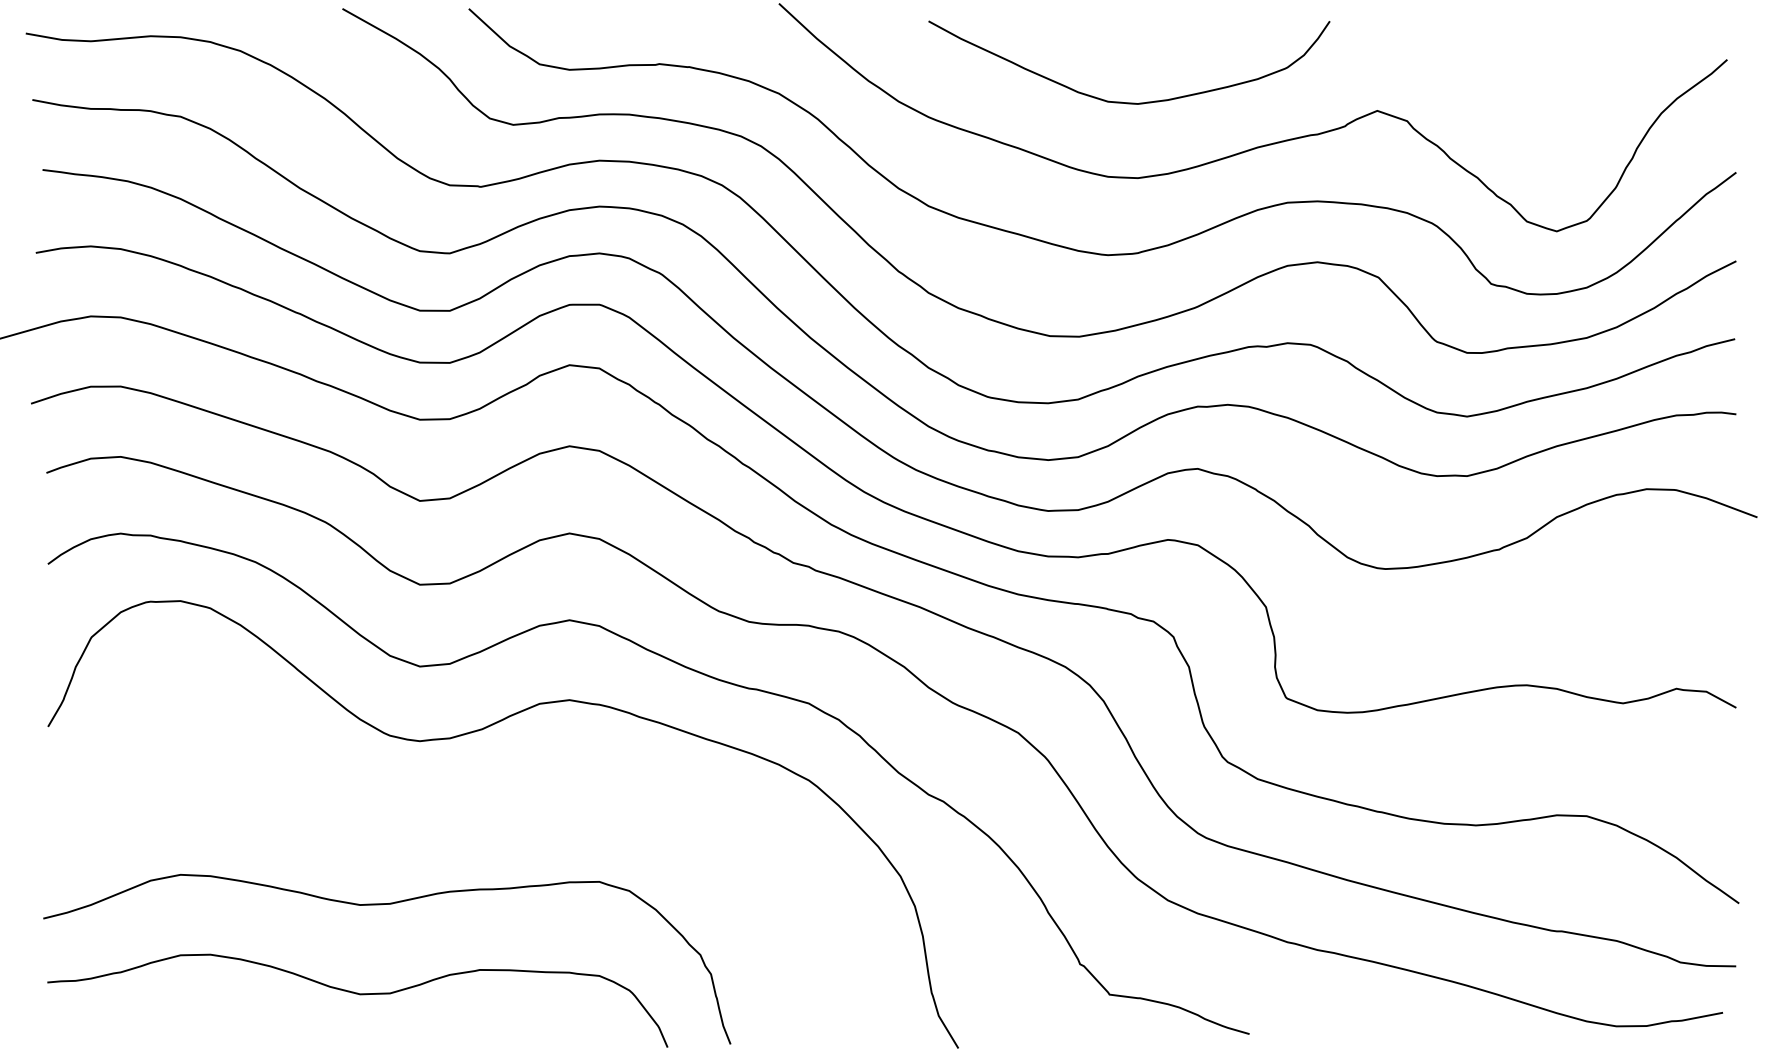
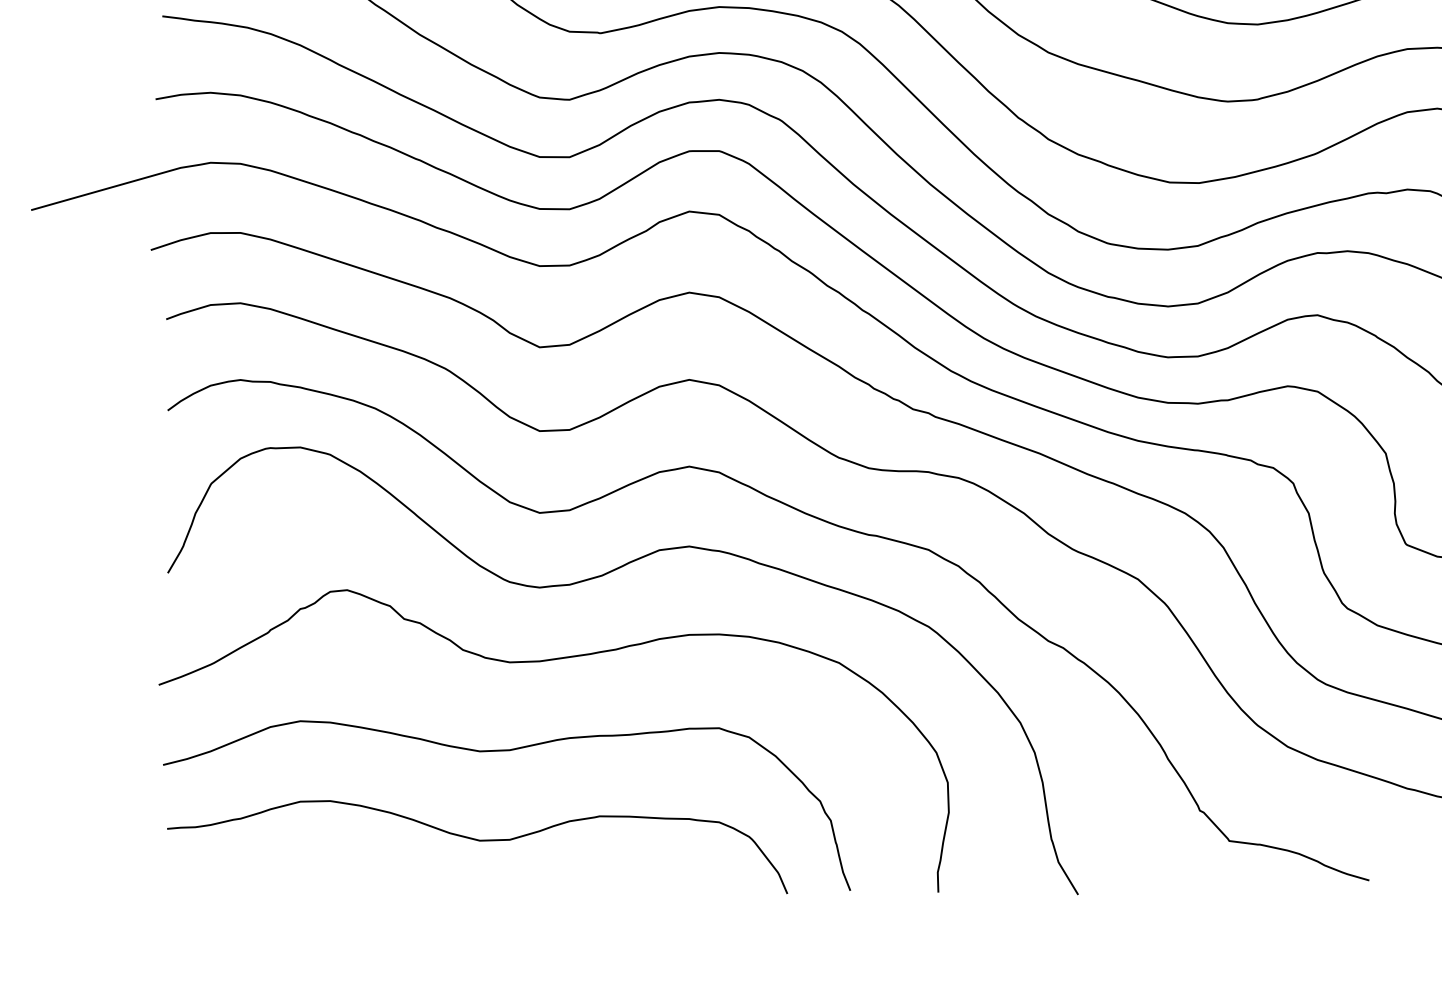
curve: (425, 815) -> (545, 661), added

